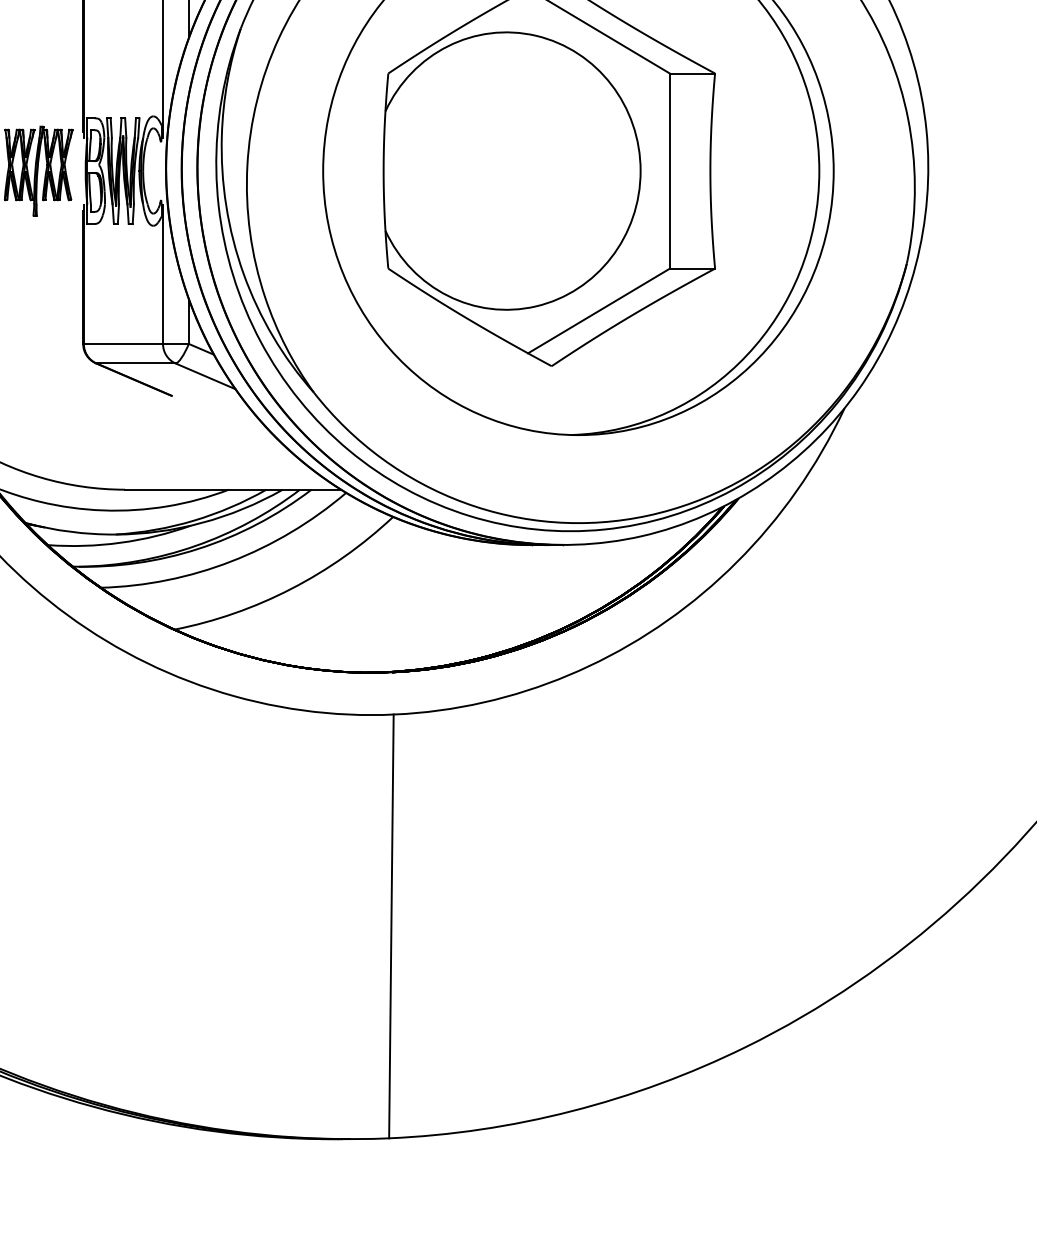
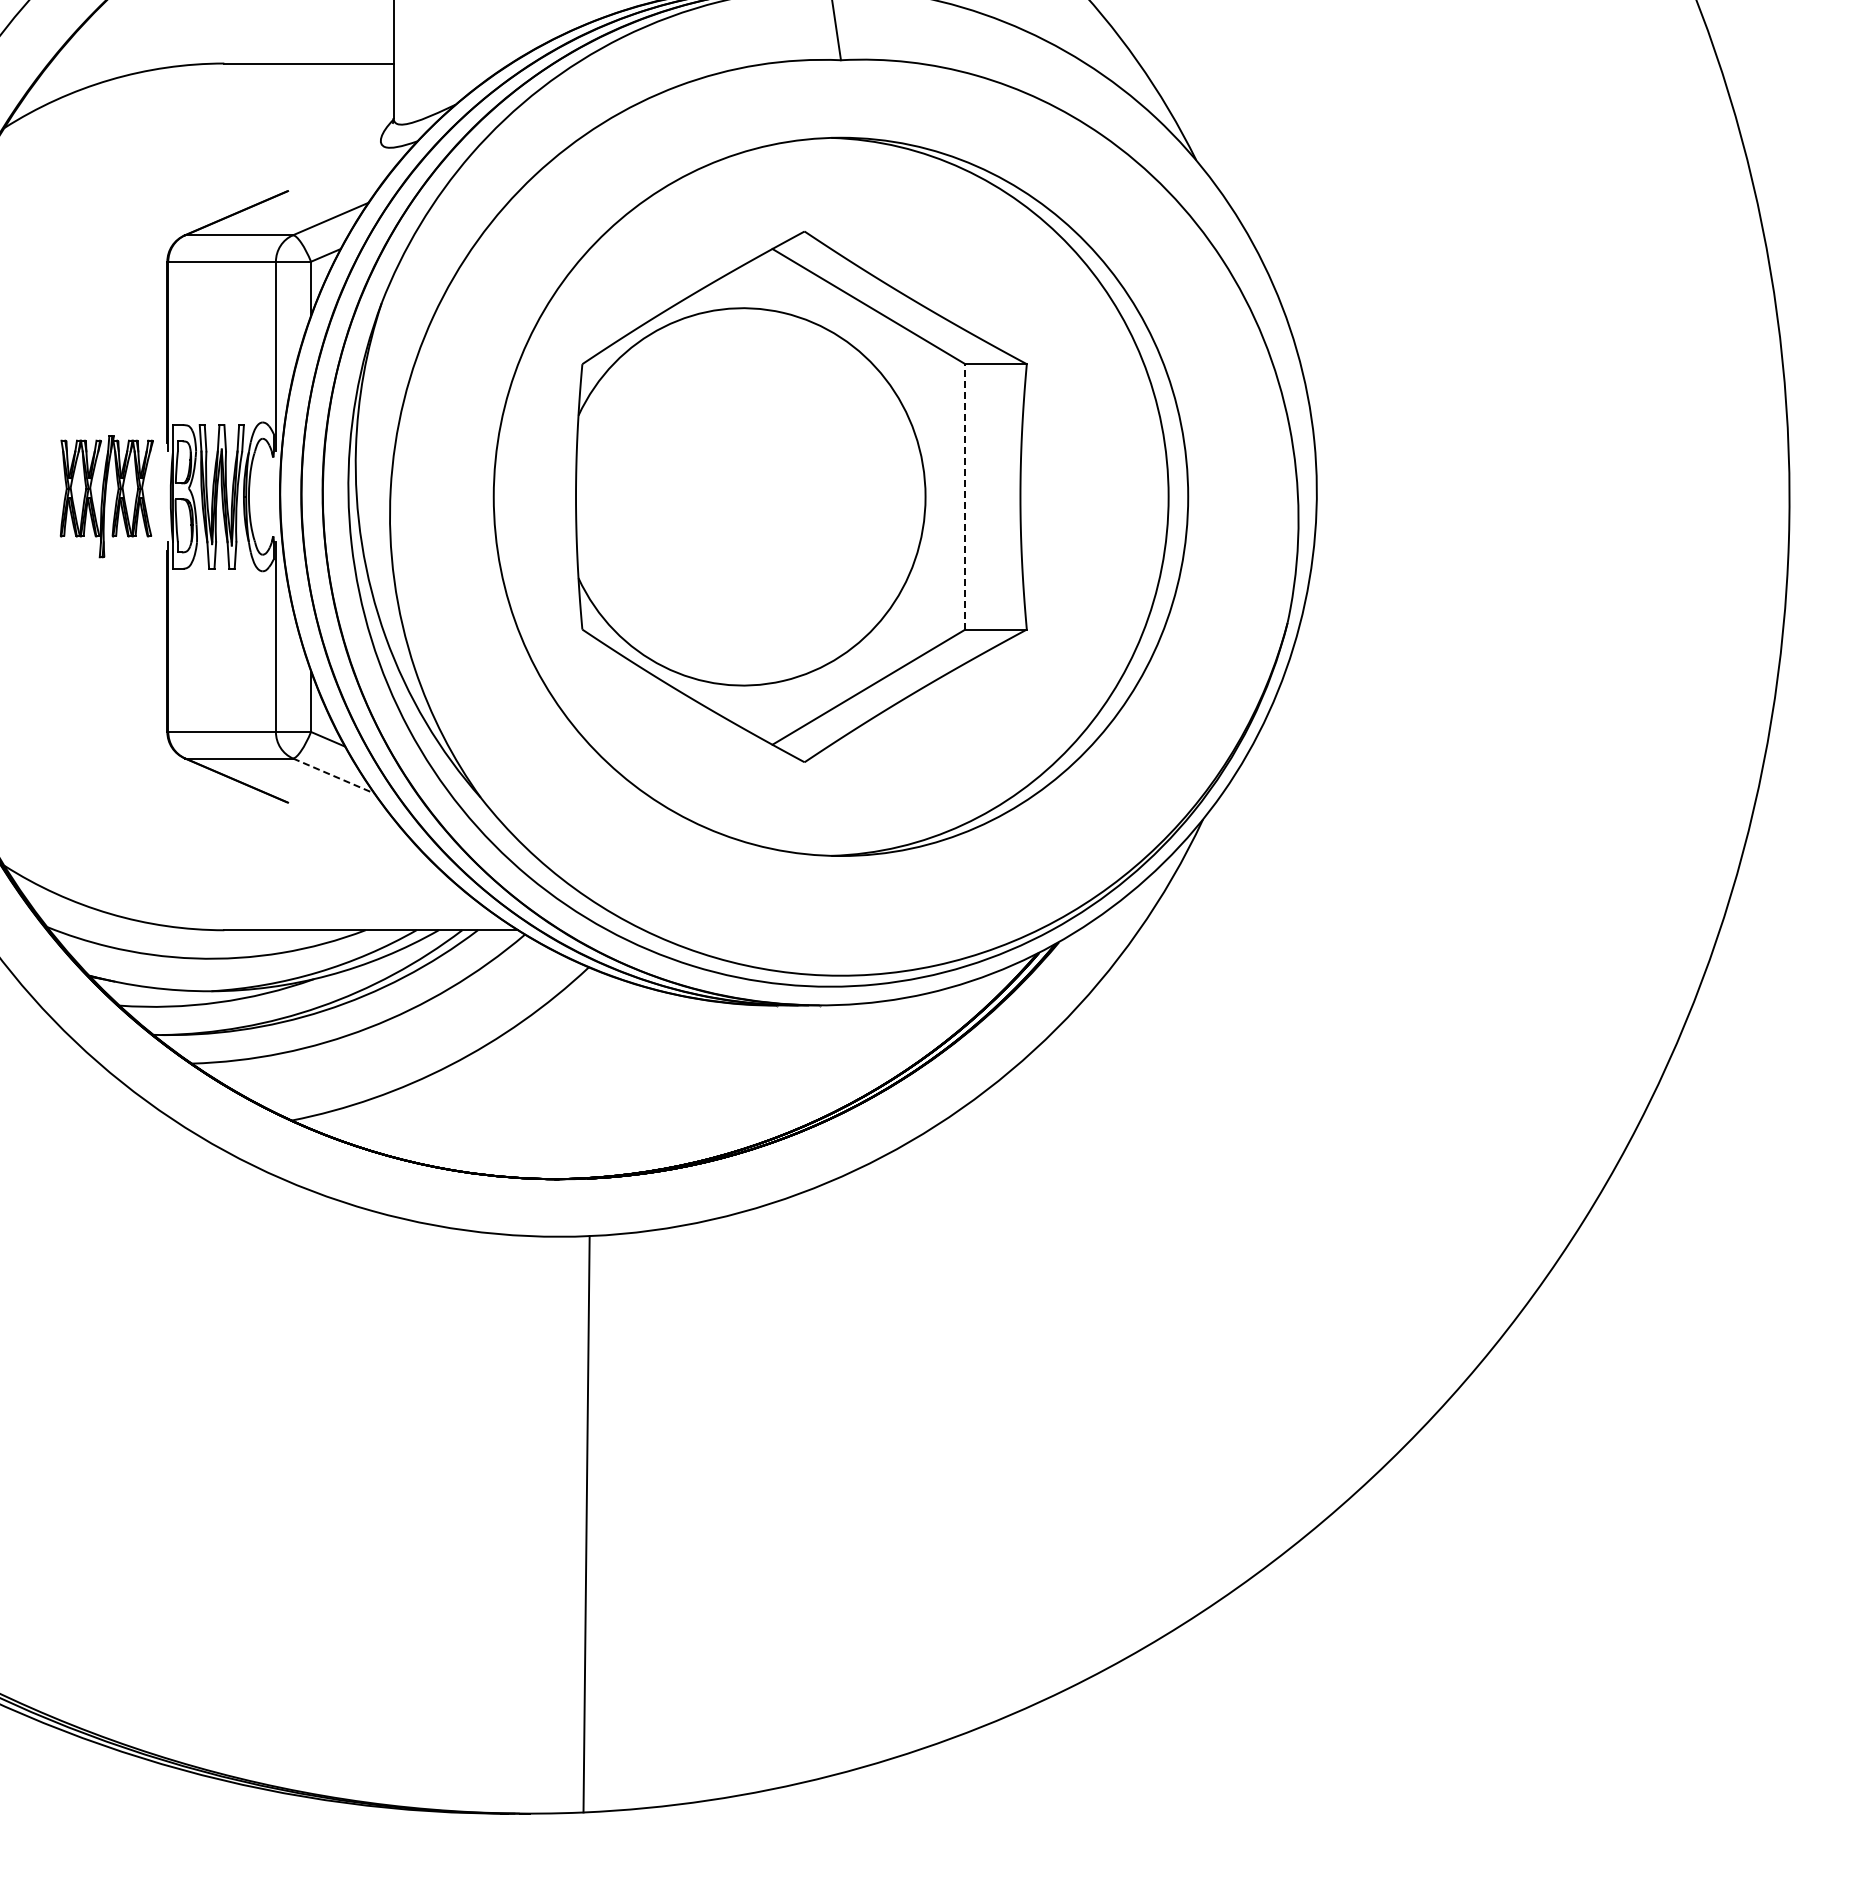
line: (669, 170) -> (965, 496), solid -> dashed
line: (206, 376) -> (334, 776), solid -> dashed

